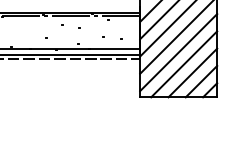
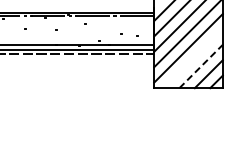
line: (184, 64) -> (193, 58), removed
line: (193, 72) -> (201, 66), solid -> dashed

